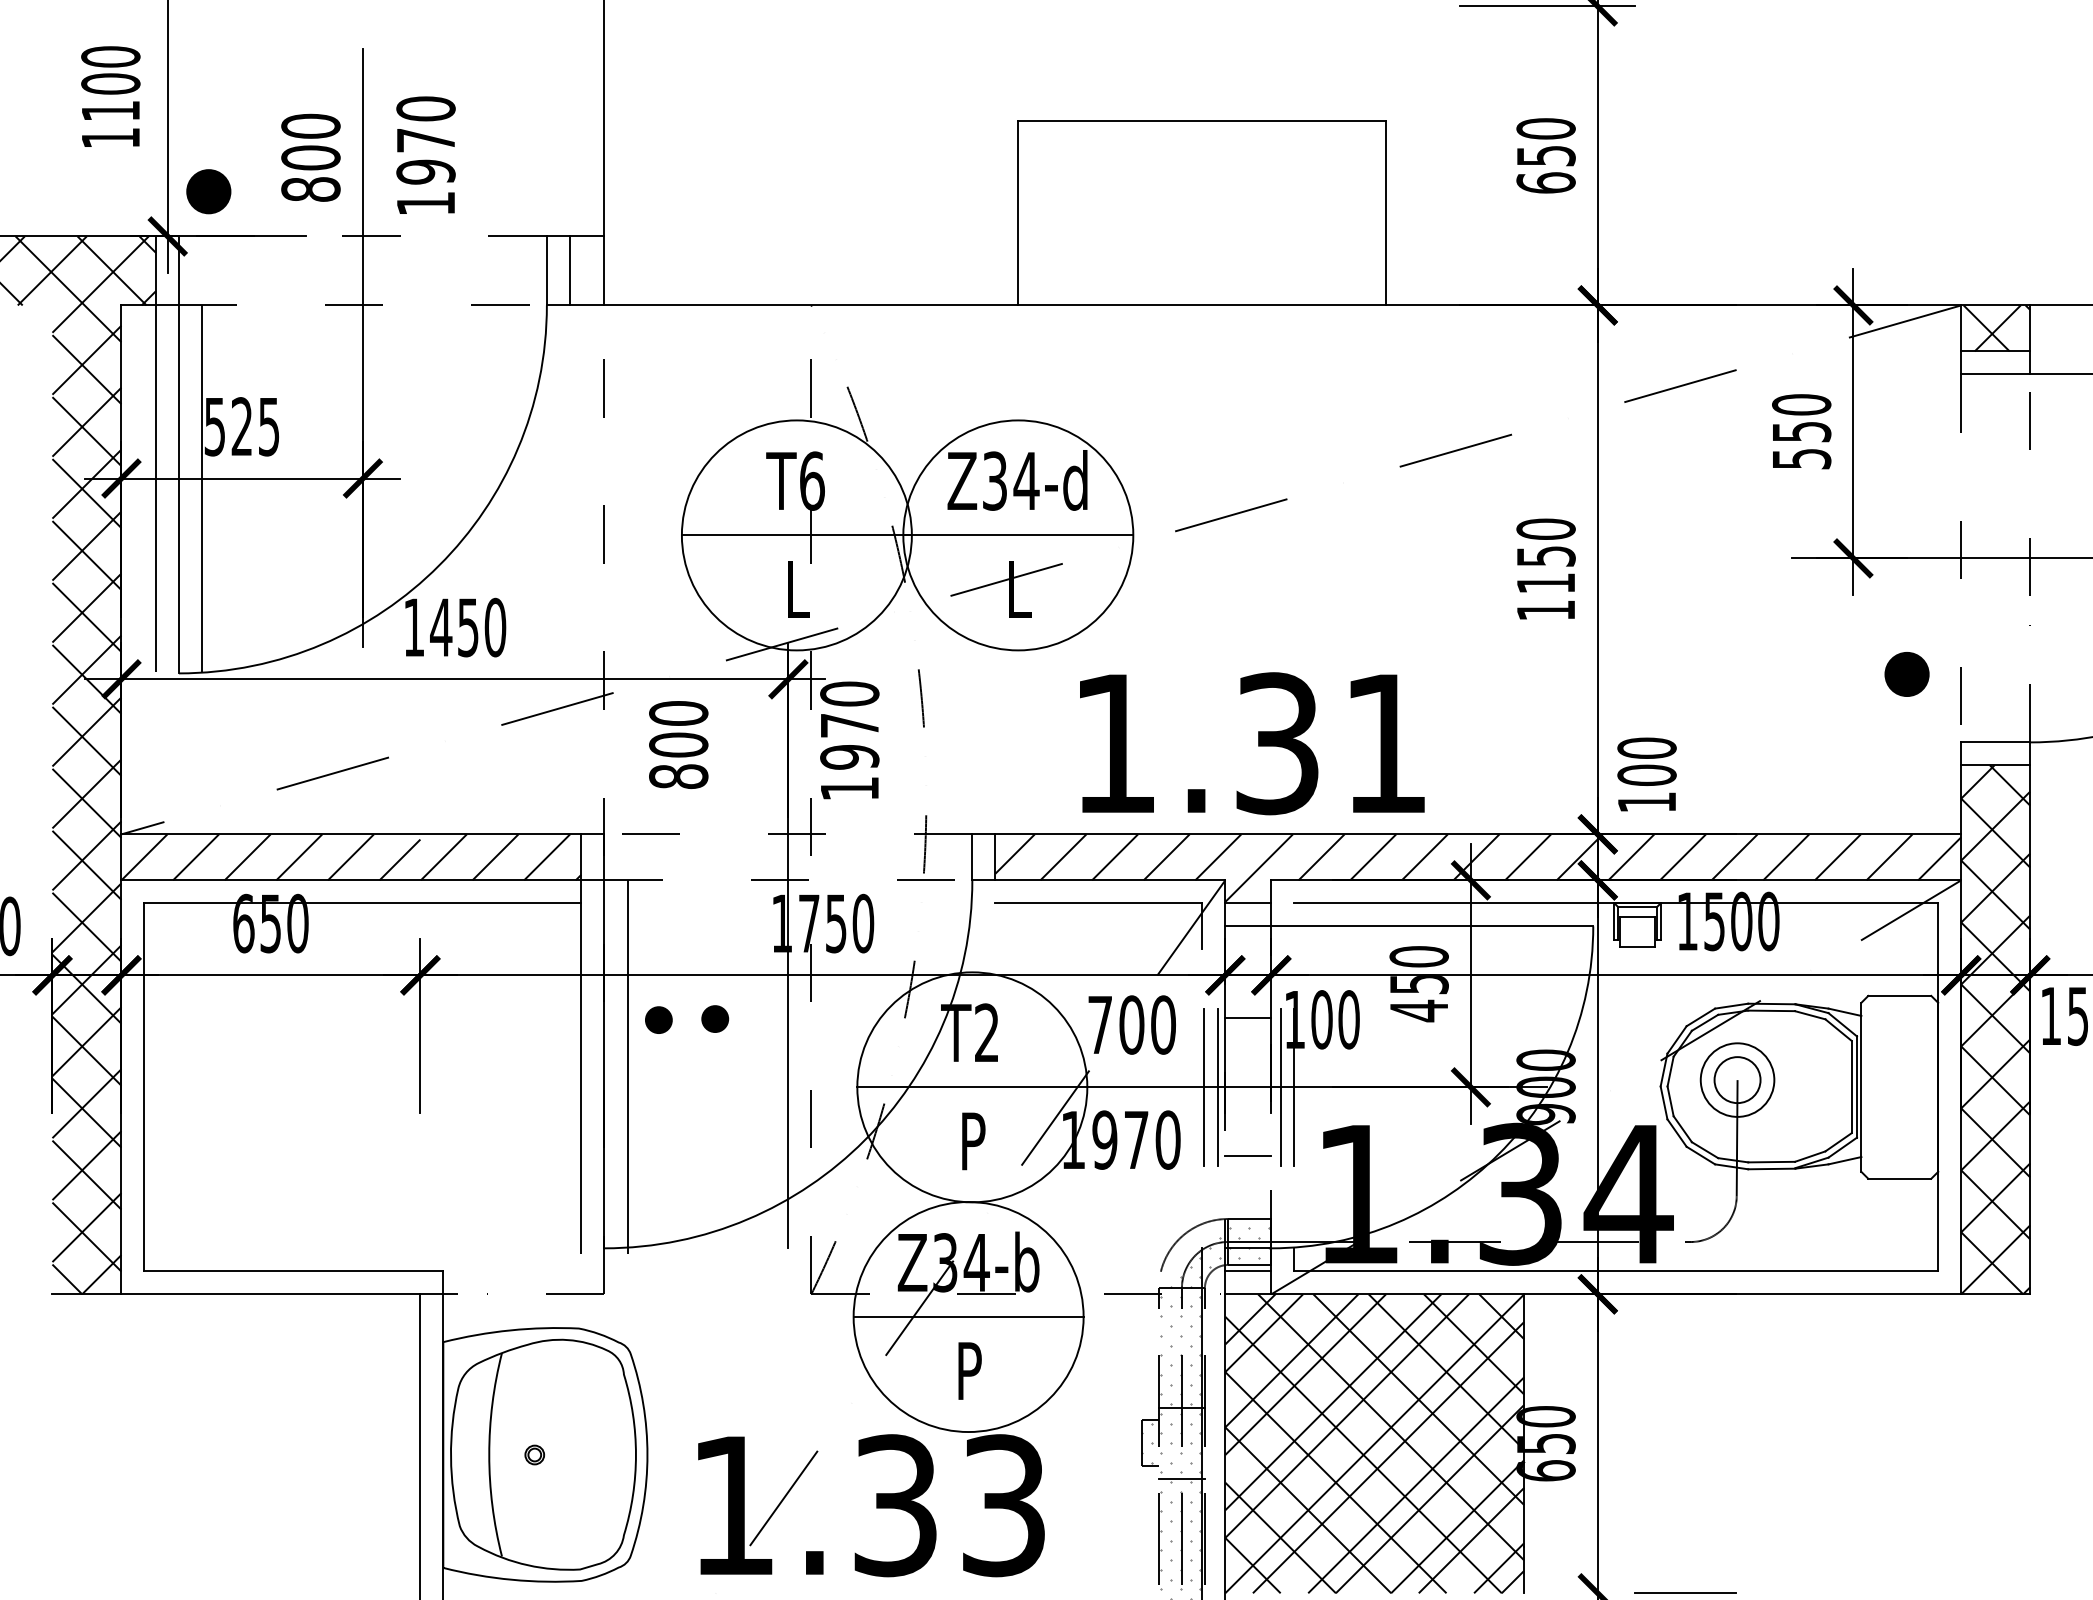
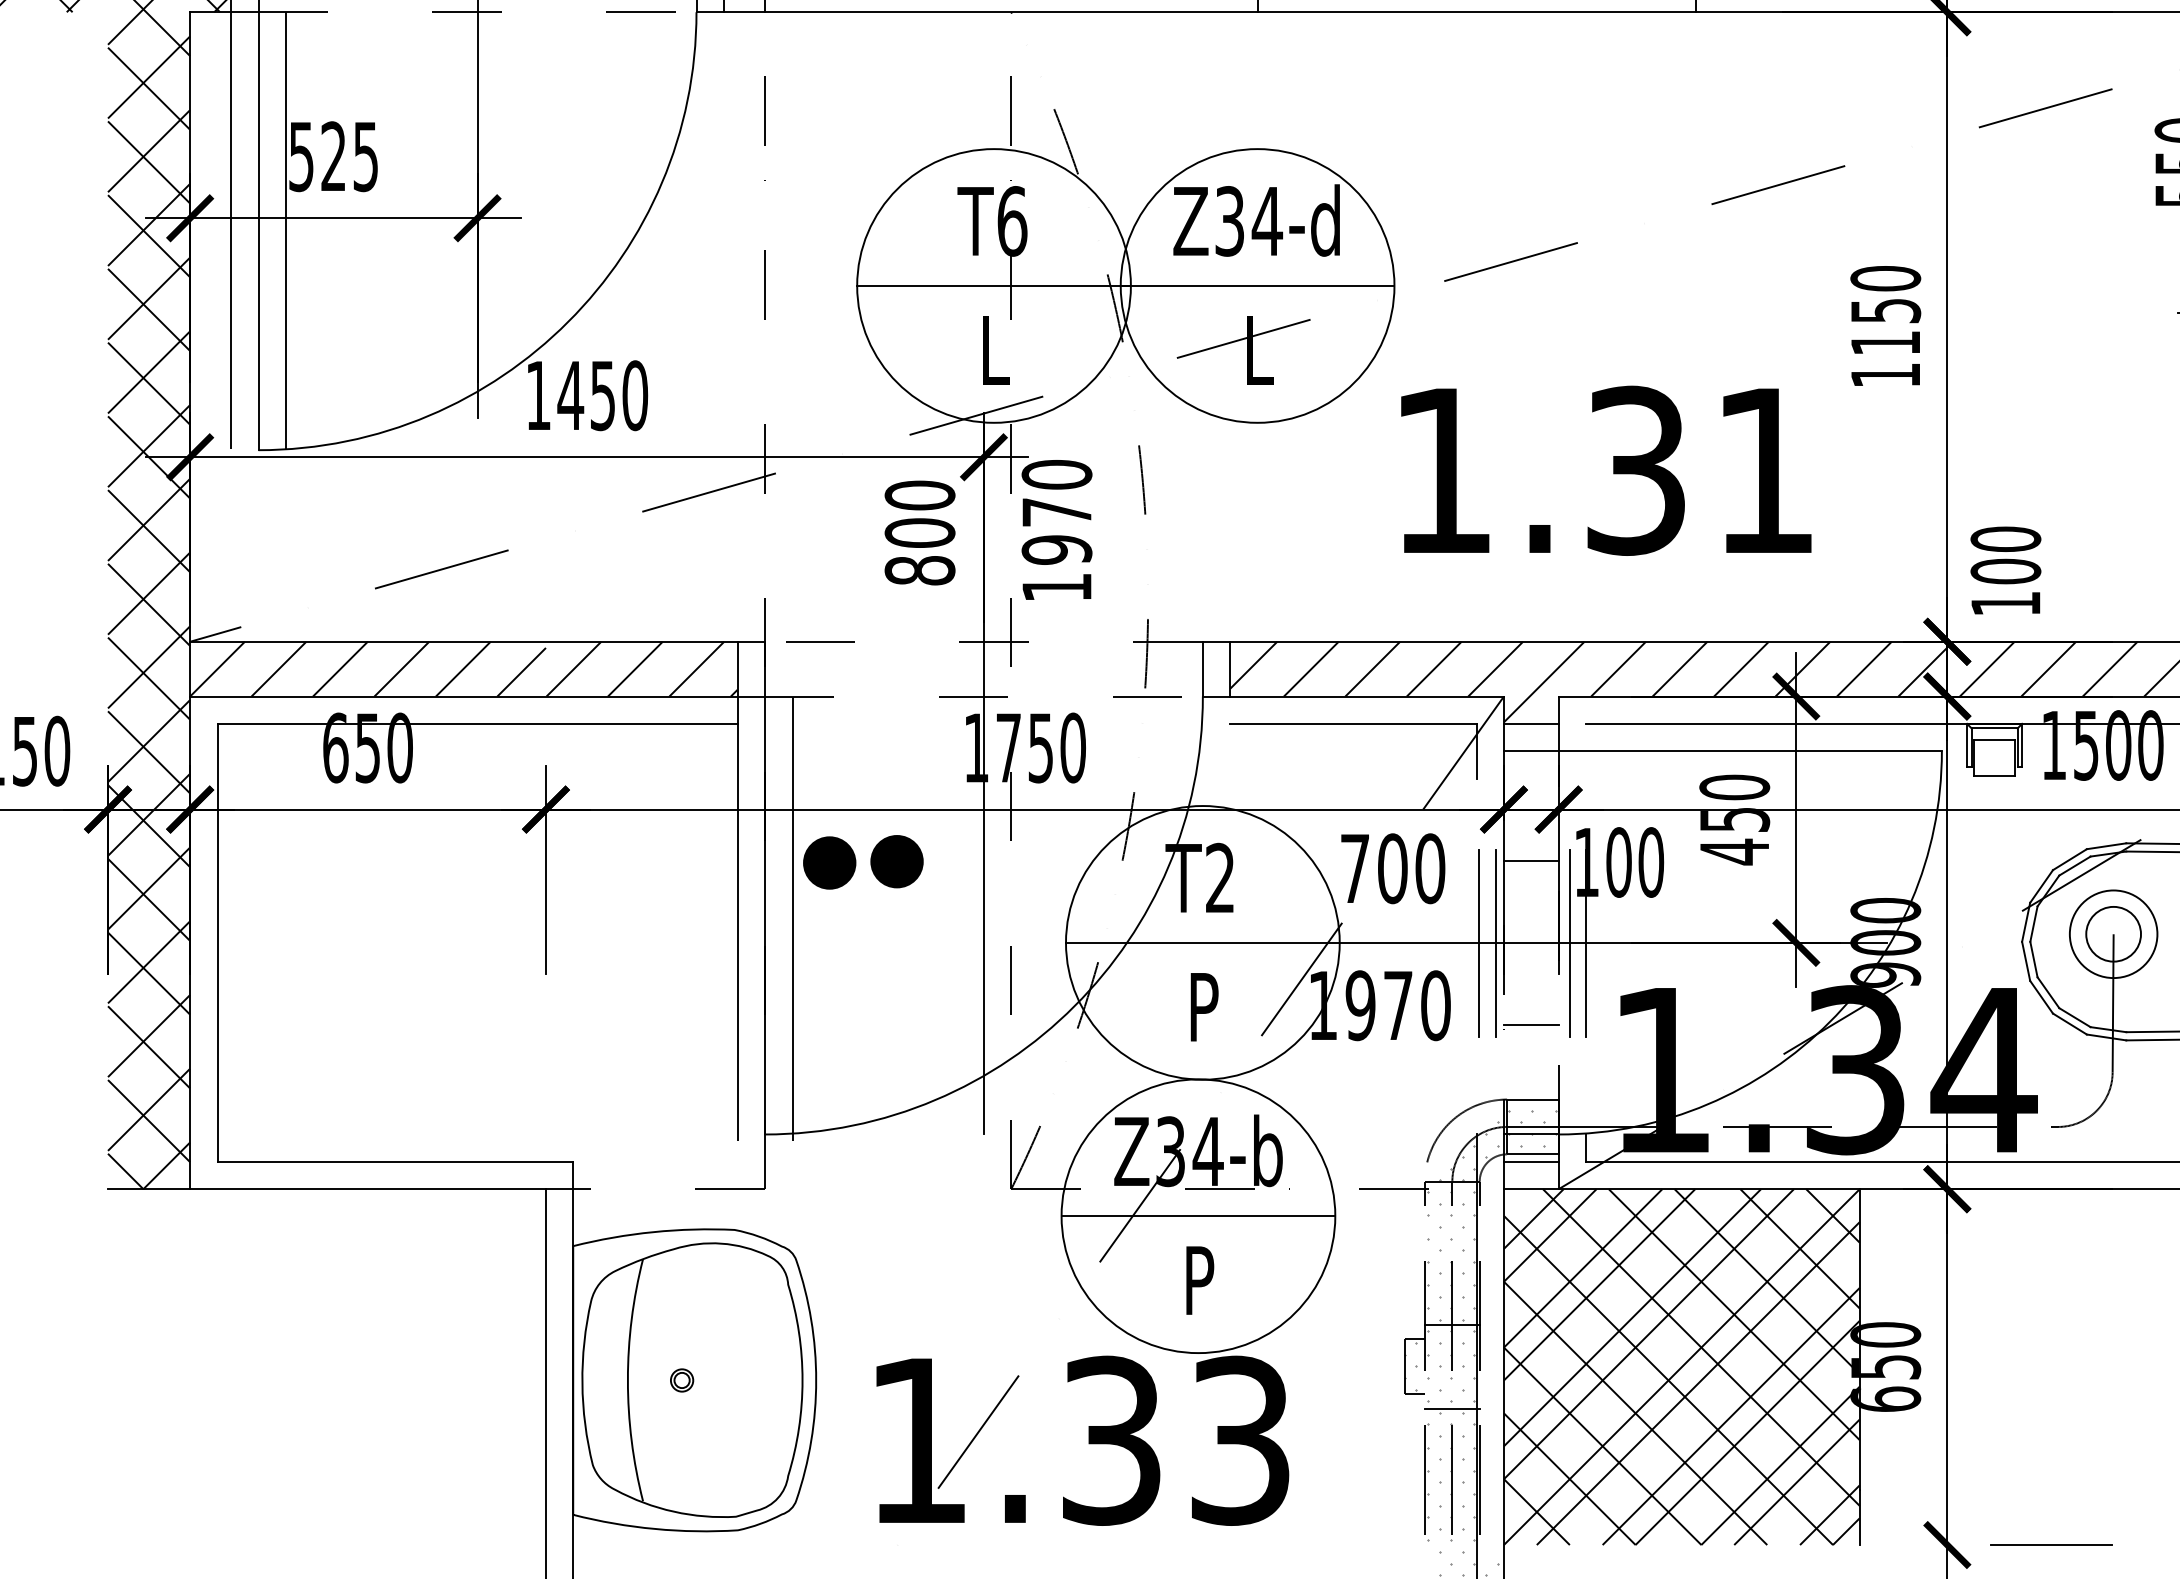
text: (1252, 743) -> (1606, 470), moved
text: (678, 744) -> (919, 532), moved
part: (714, 1018) -> (895, 860), size x1.67
part: (658, 1019) -> (829, 862), size x1.67

